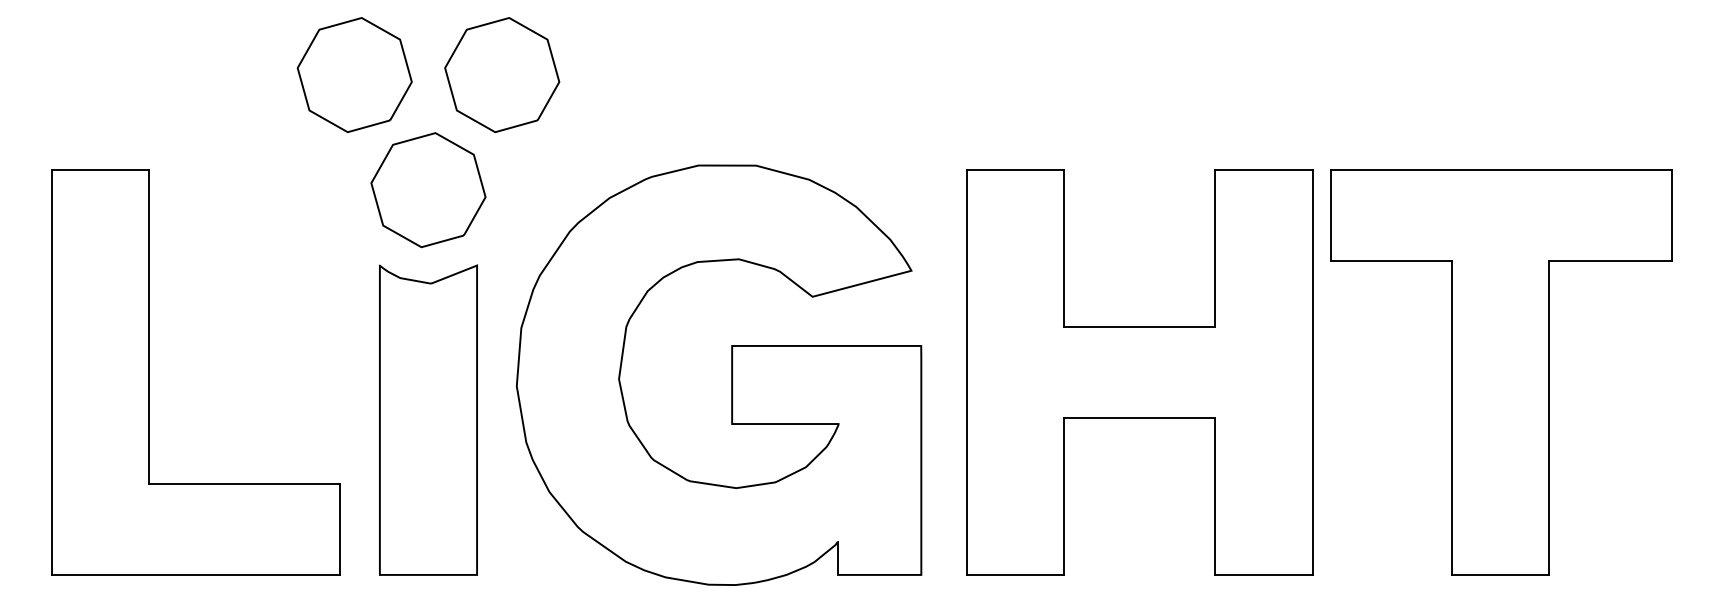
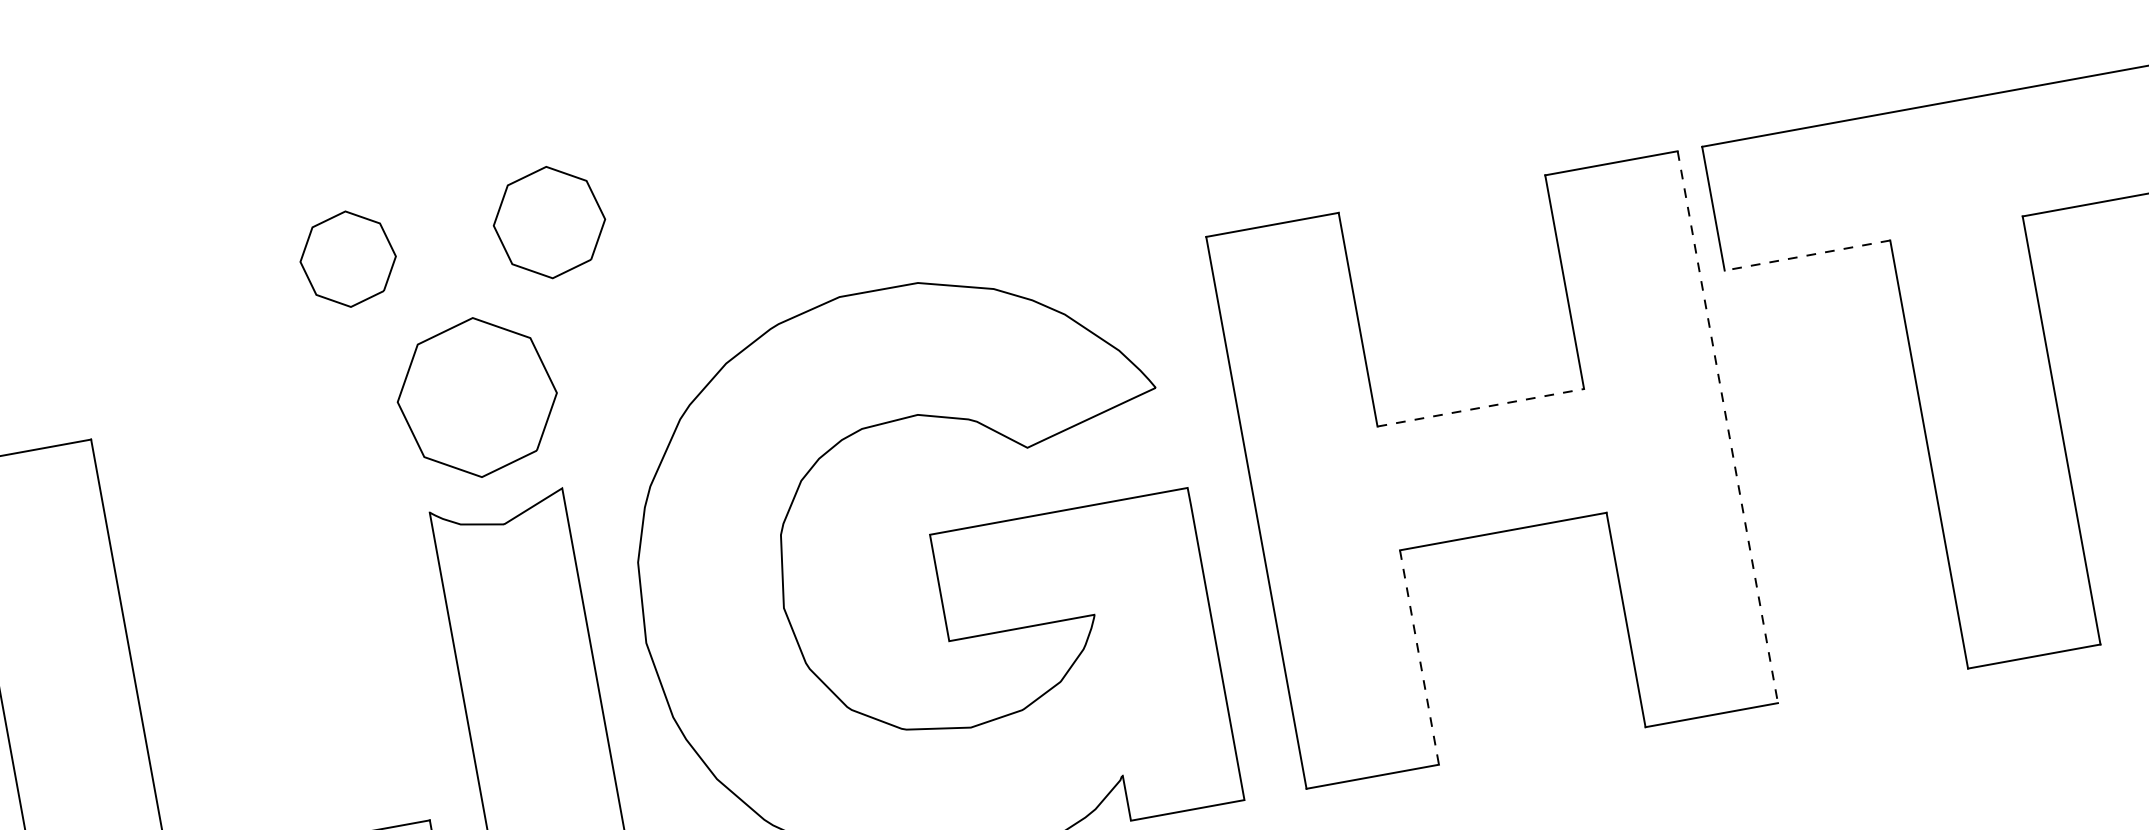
part: (354, 75) -> (348, 259), size x0.6
part: (502, 75) -> (549, 222), size x0.7
line: (1391, 260) -> (1807, 254), solid -> dashed
line: (1139, 326) -> (1480, 407), solid -> dashed
line: (1312, 373) -> (1727, 428), solid -> dashed
line: (1063, 496) -> (1418, 657), solid -> dashed

